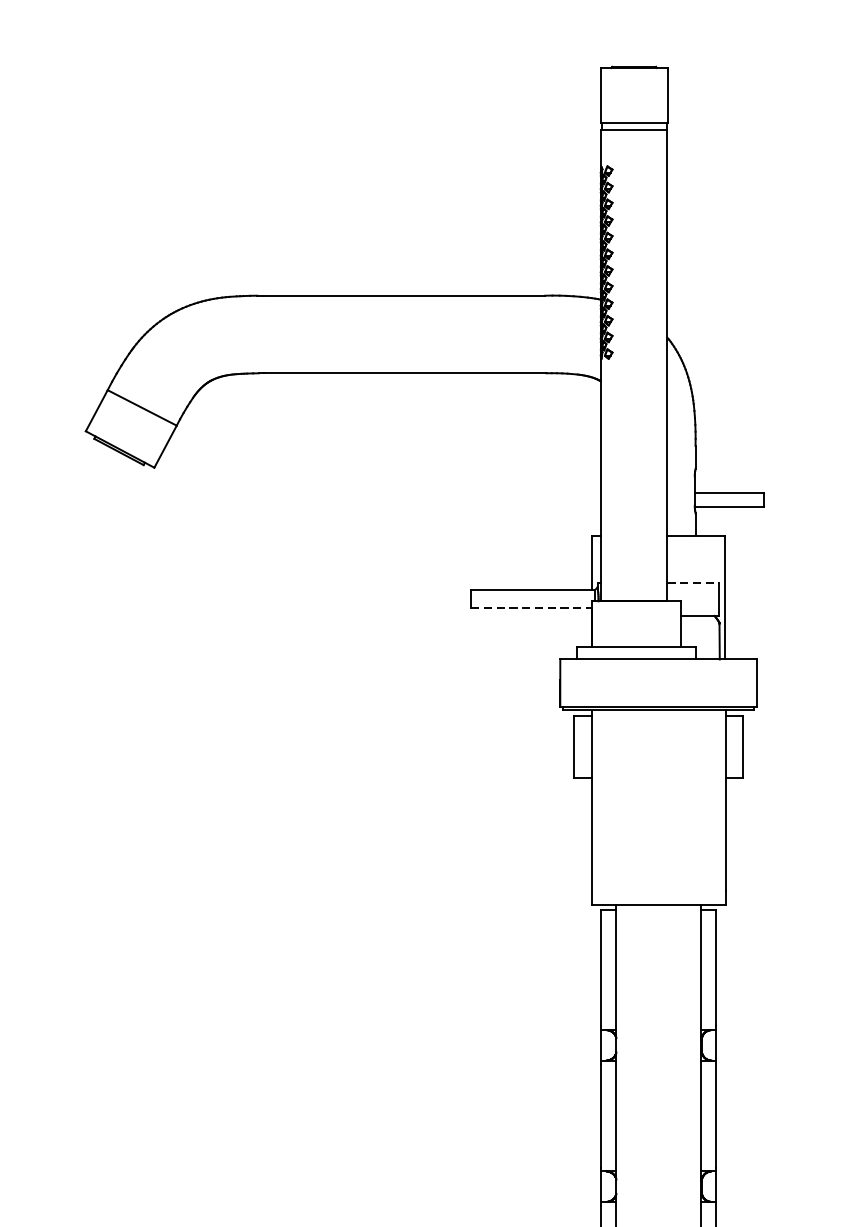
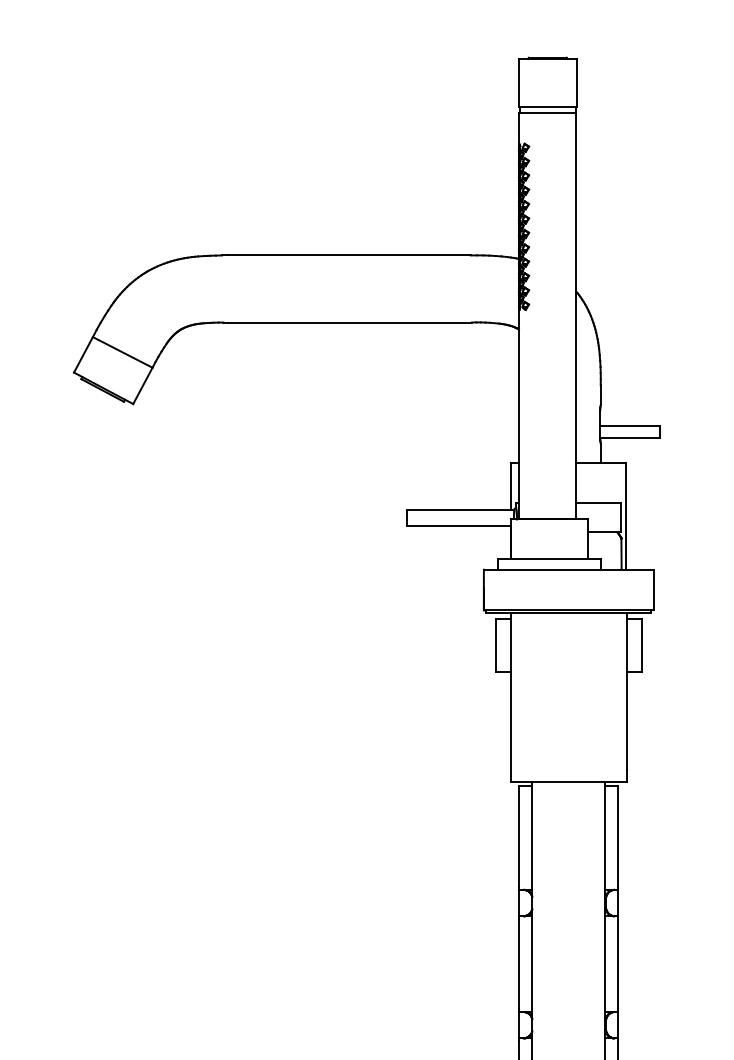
line: (694, 582) -> (599, 503), dashed -> solid
line: (532, 608) -> (459, 525), dashed -> solid

